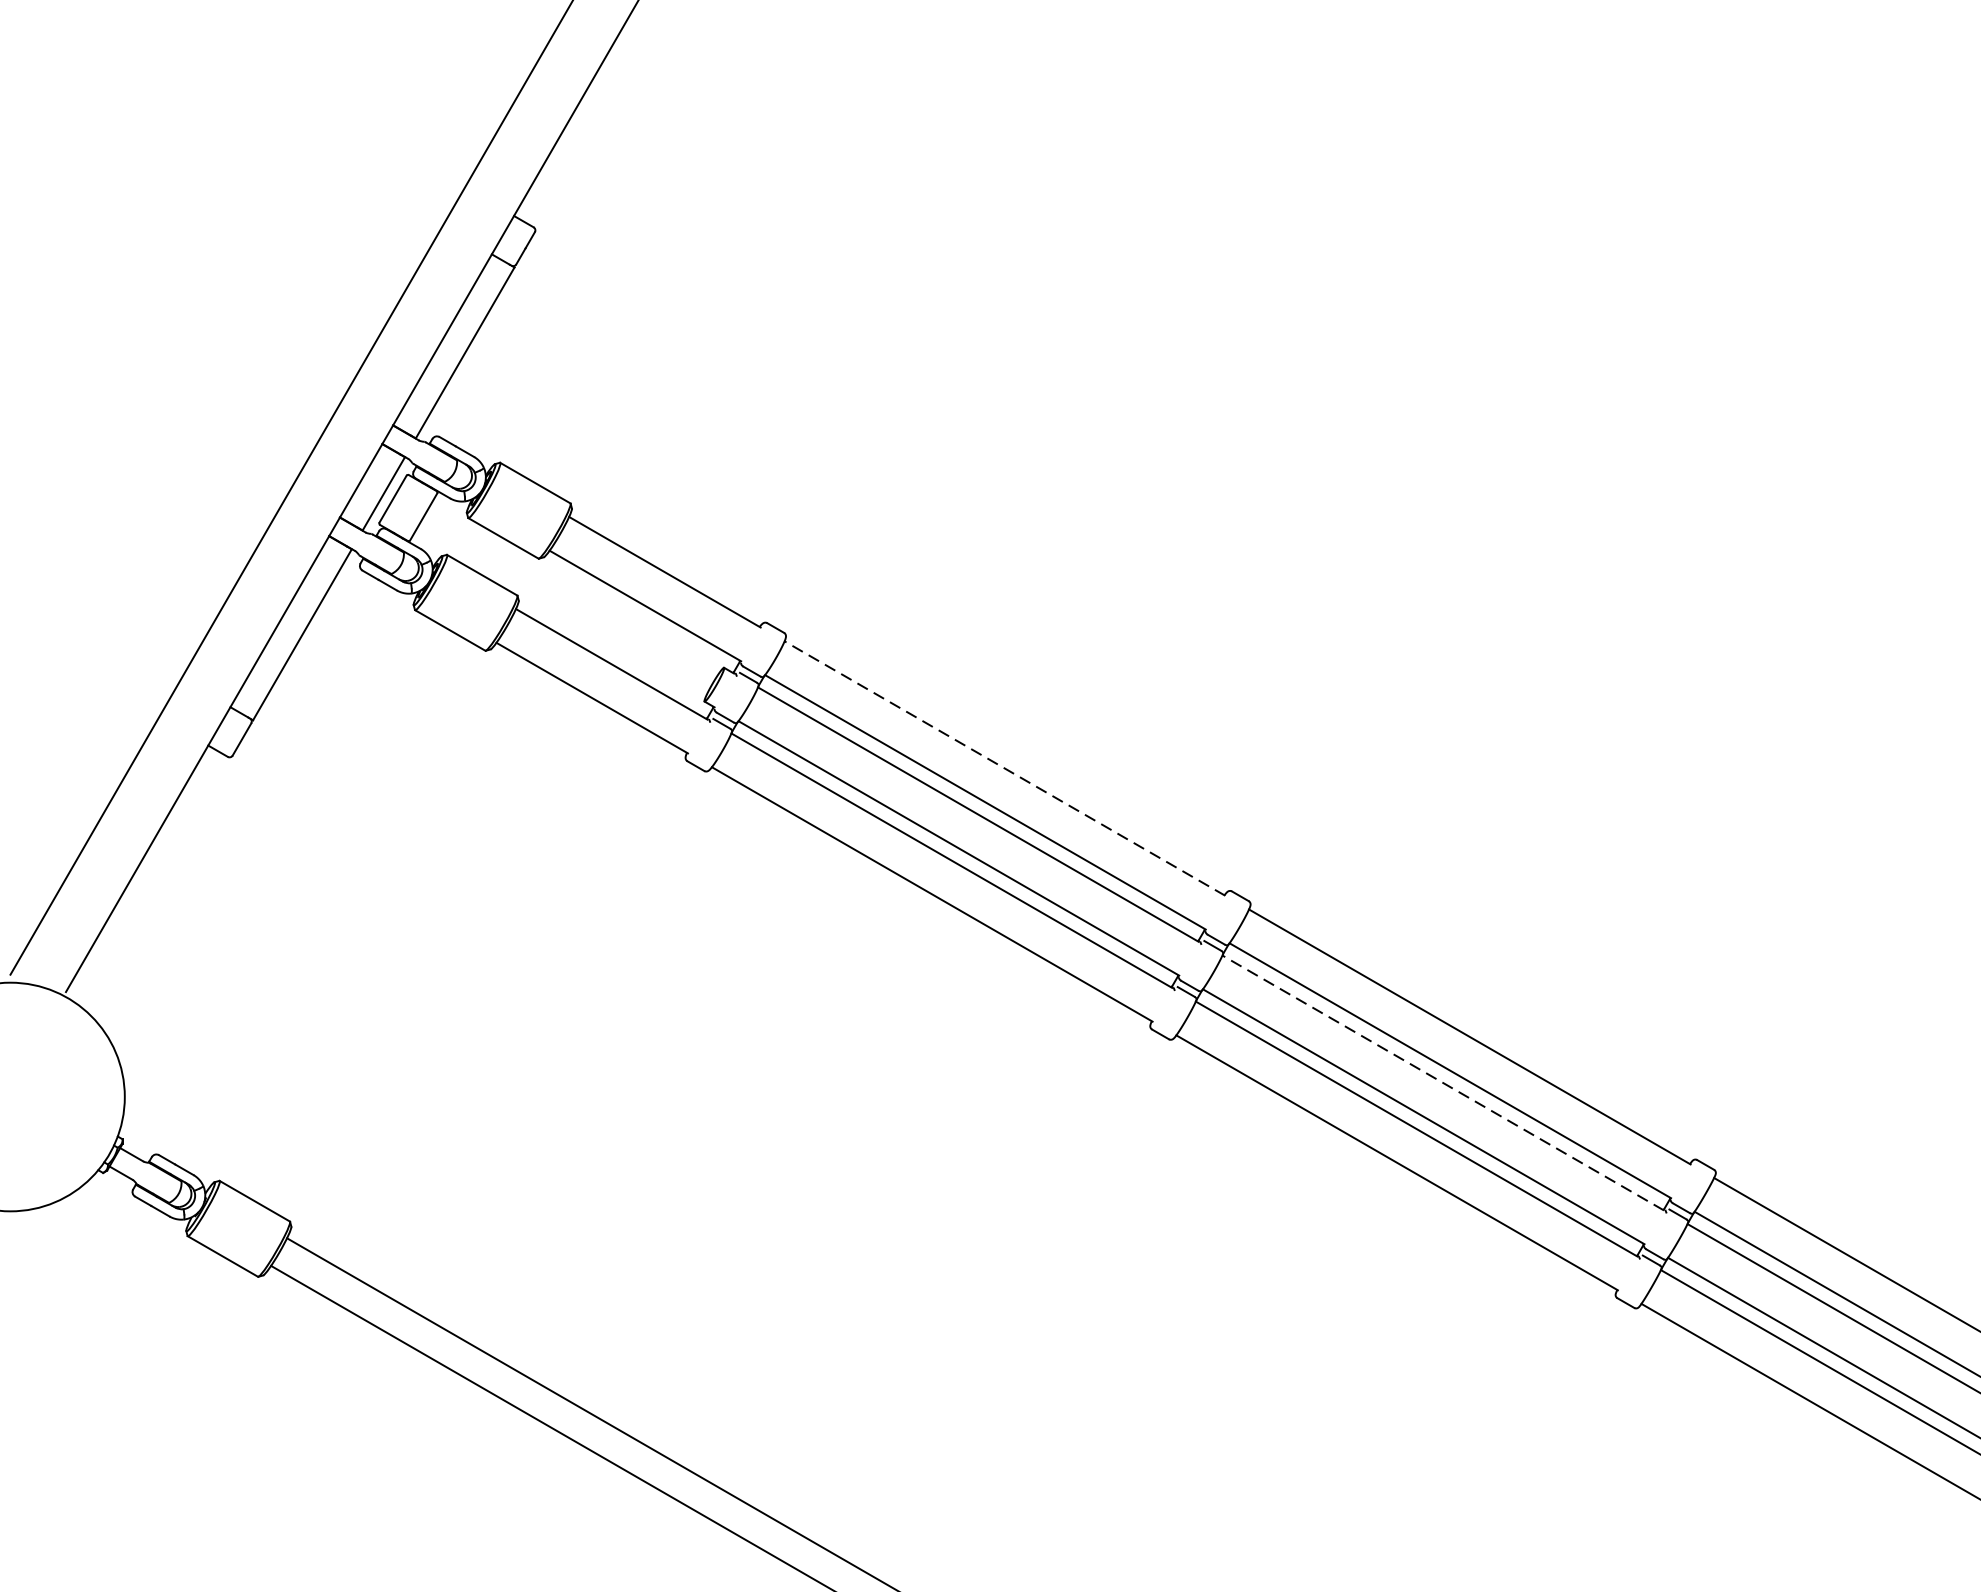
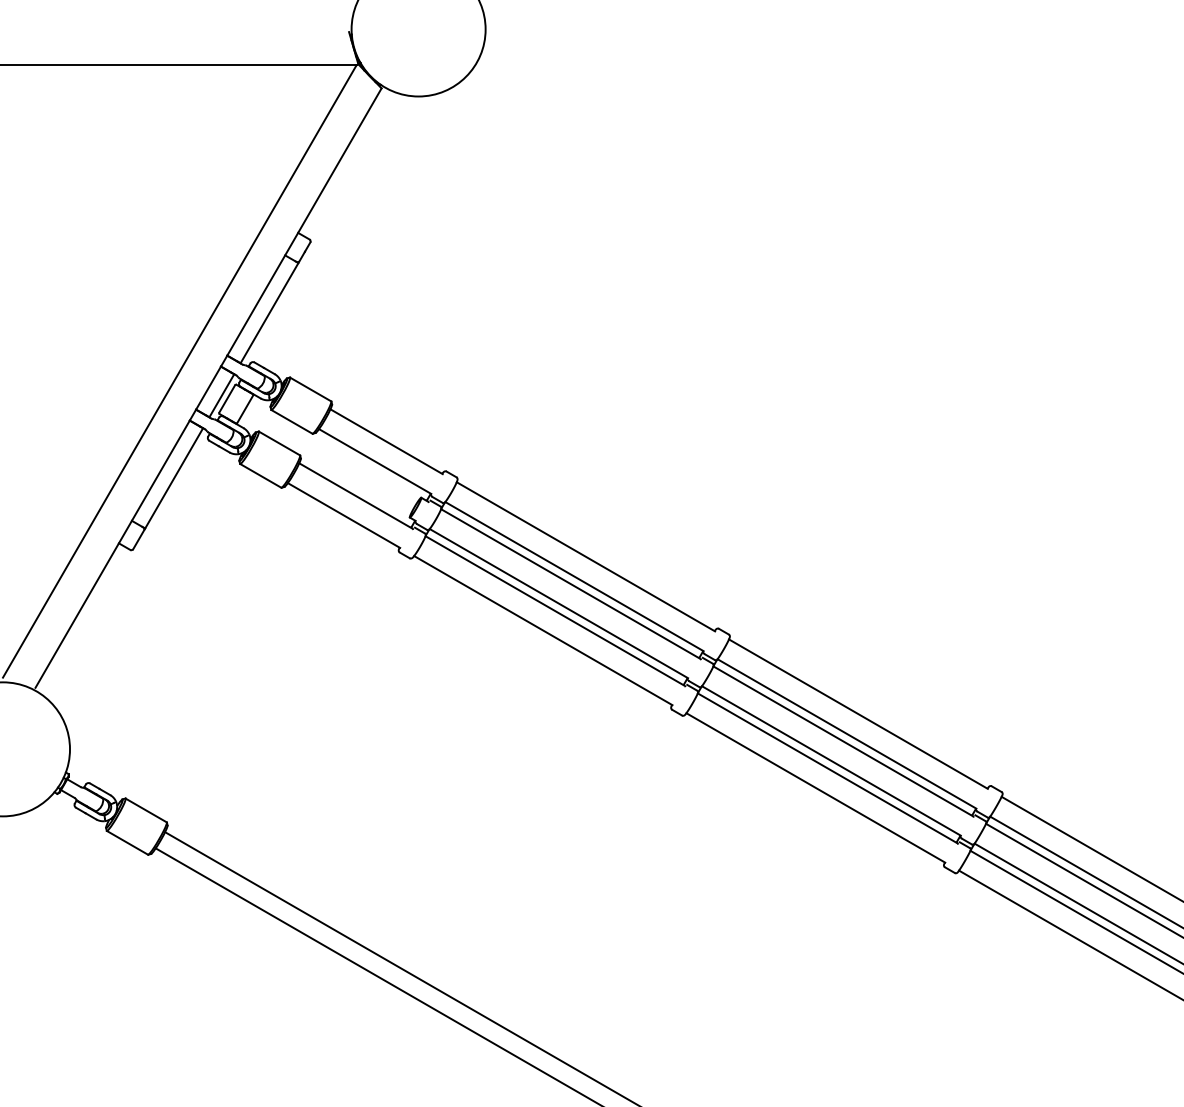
line: (1004, 768) -> (585, 556), dashed -> solid
line: (1442, 1081) -> (842, 740), dashed -> solid

